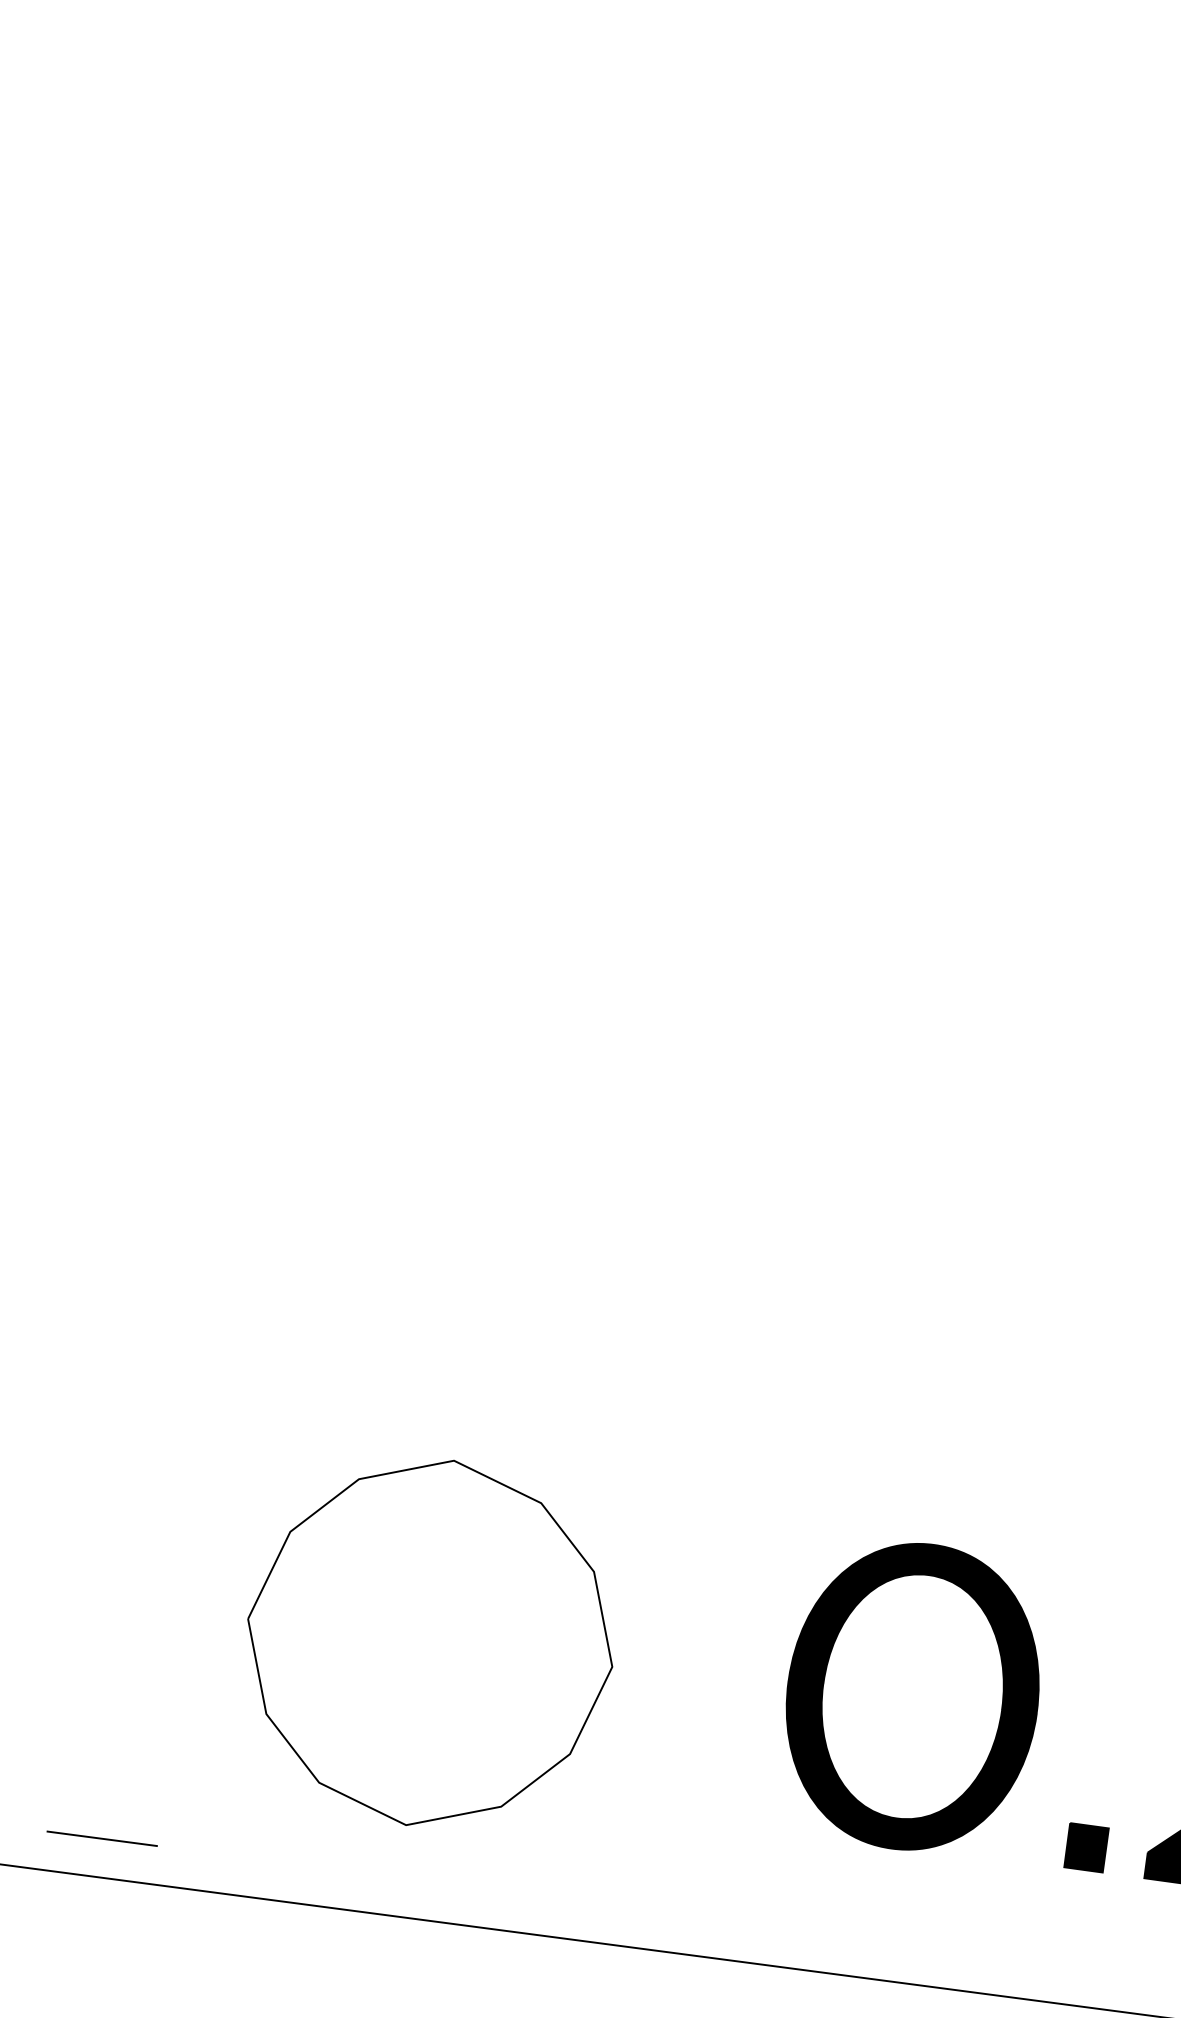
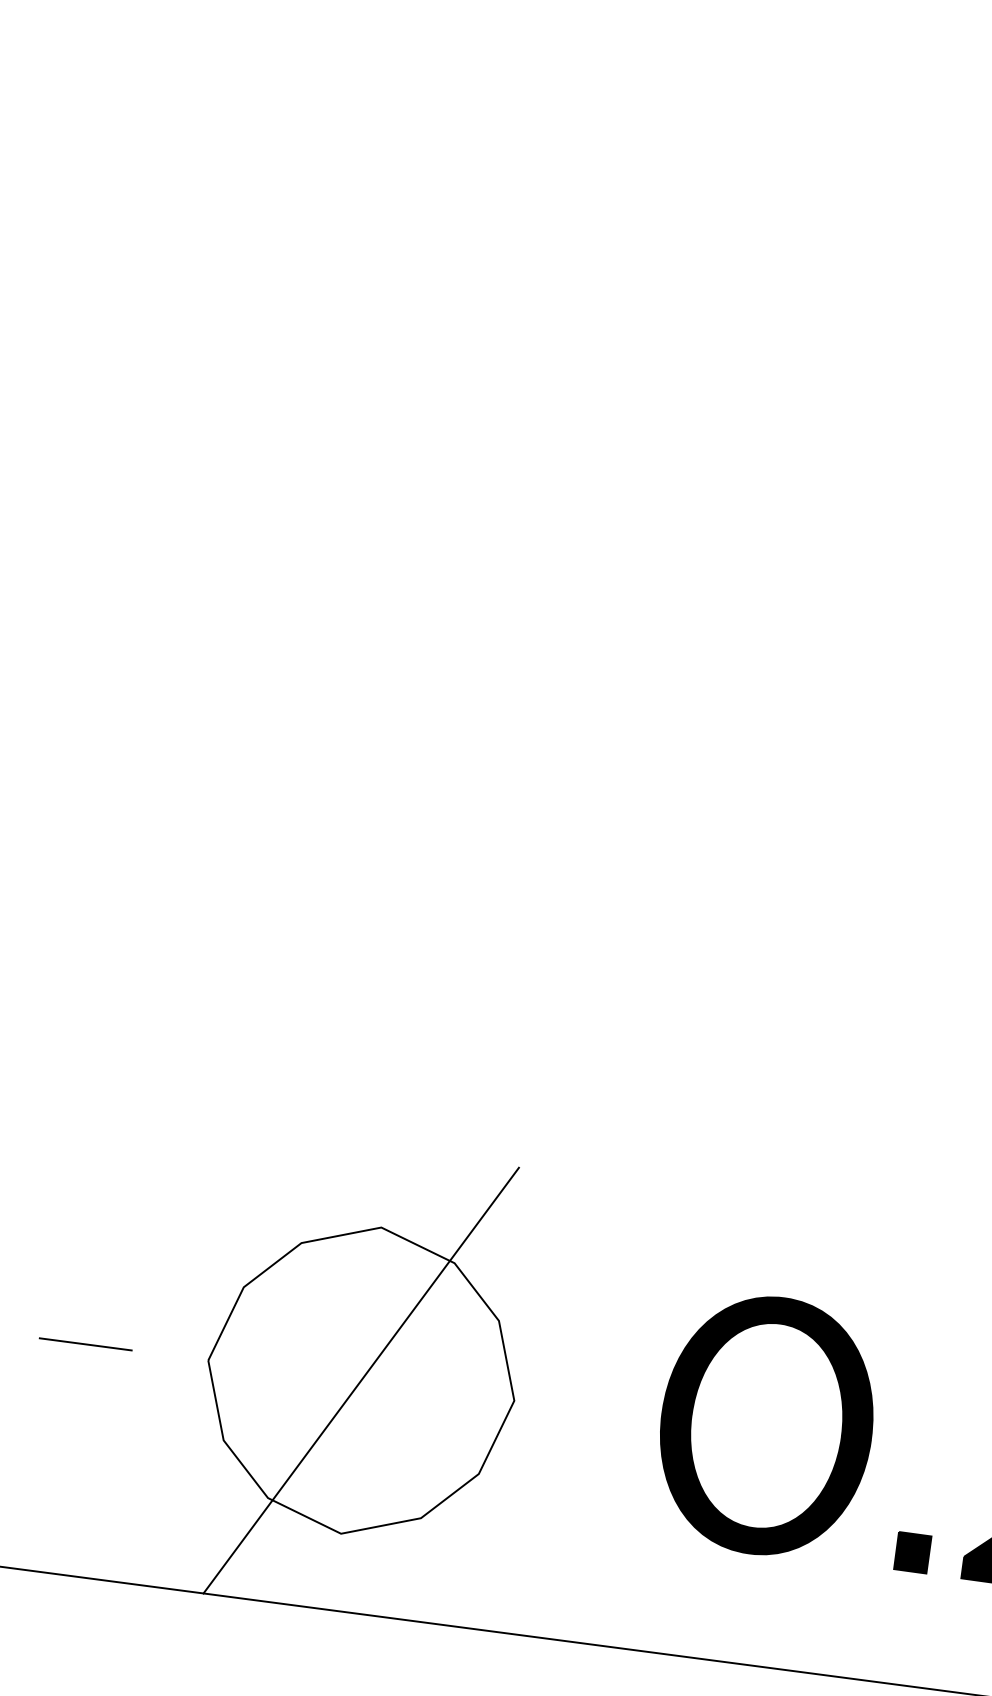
line: (429, 1642) -> (360, 1380), added
line: (101, 1838) -> (85, 1344), moved

